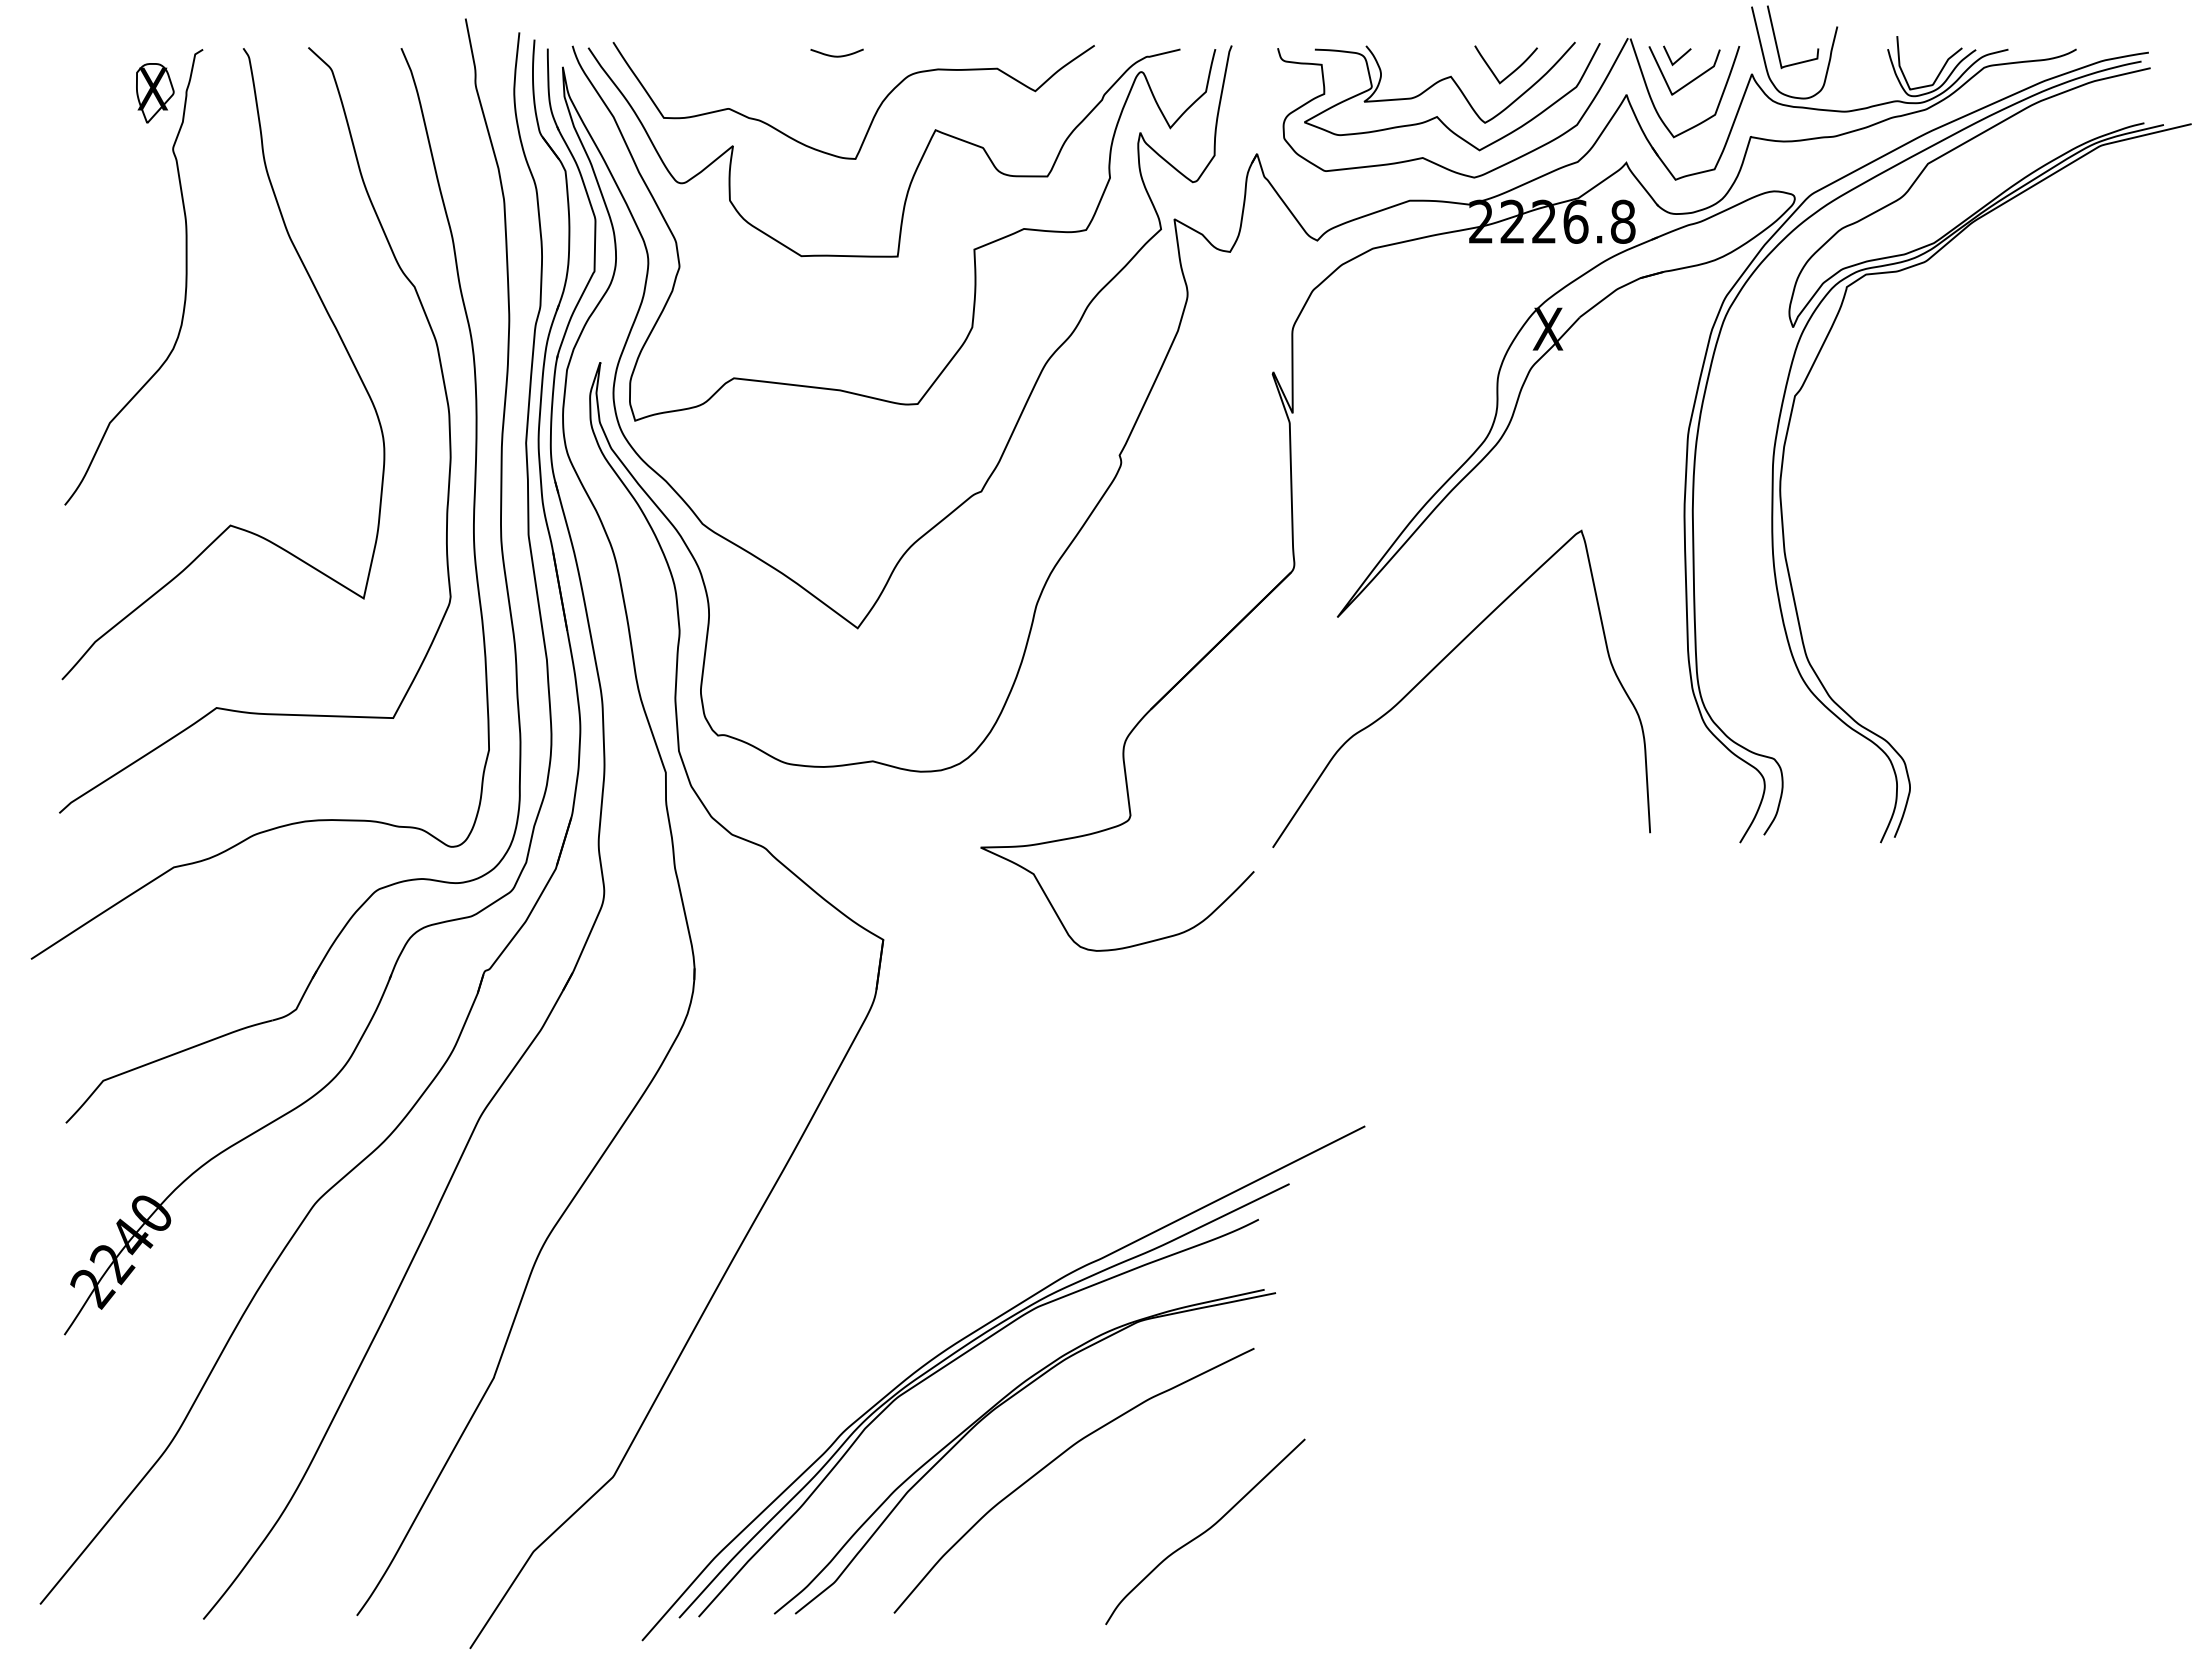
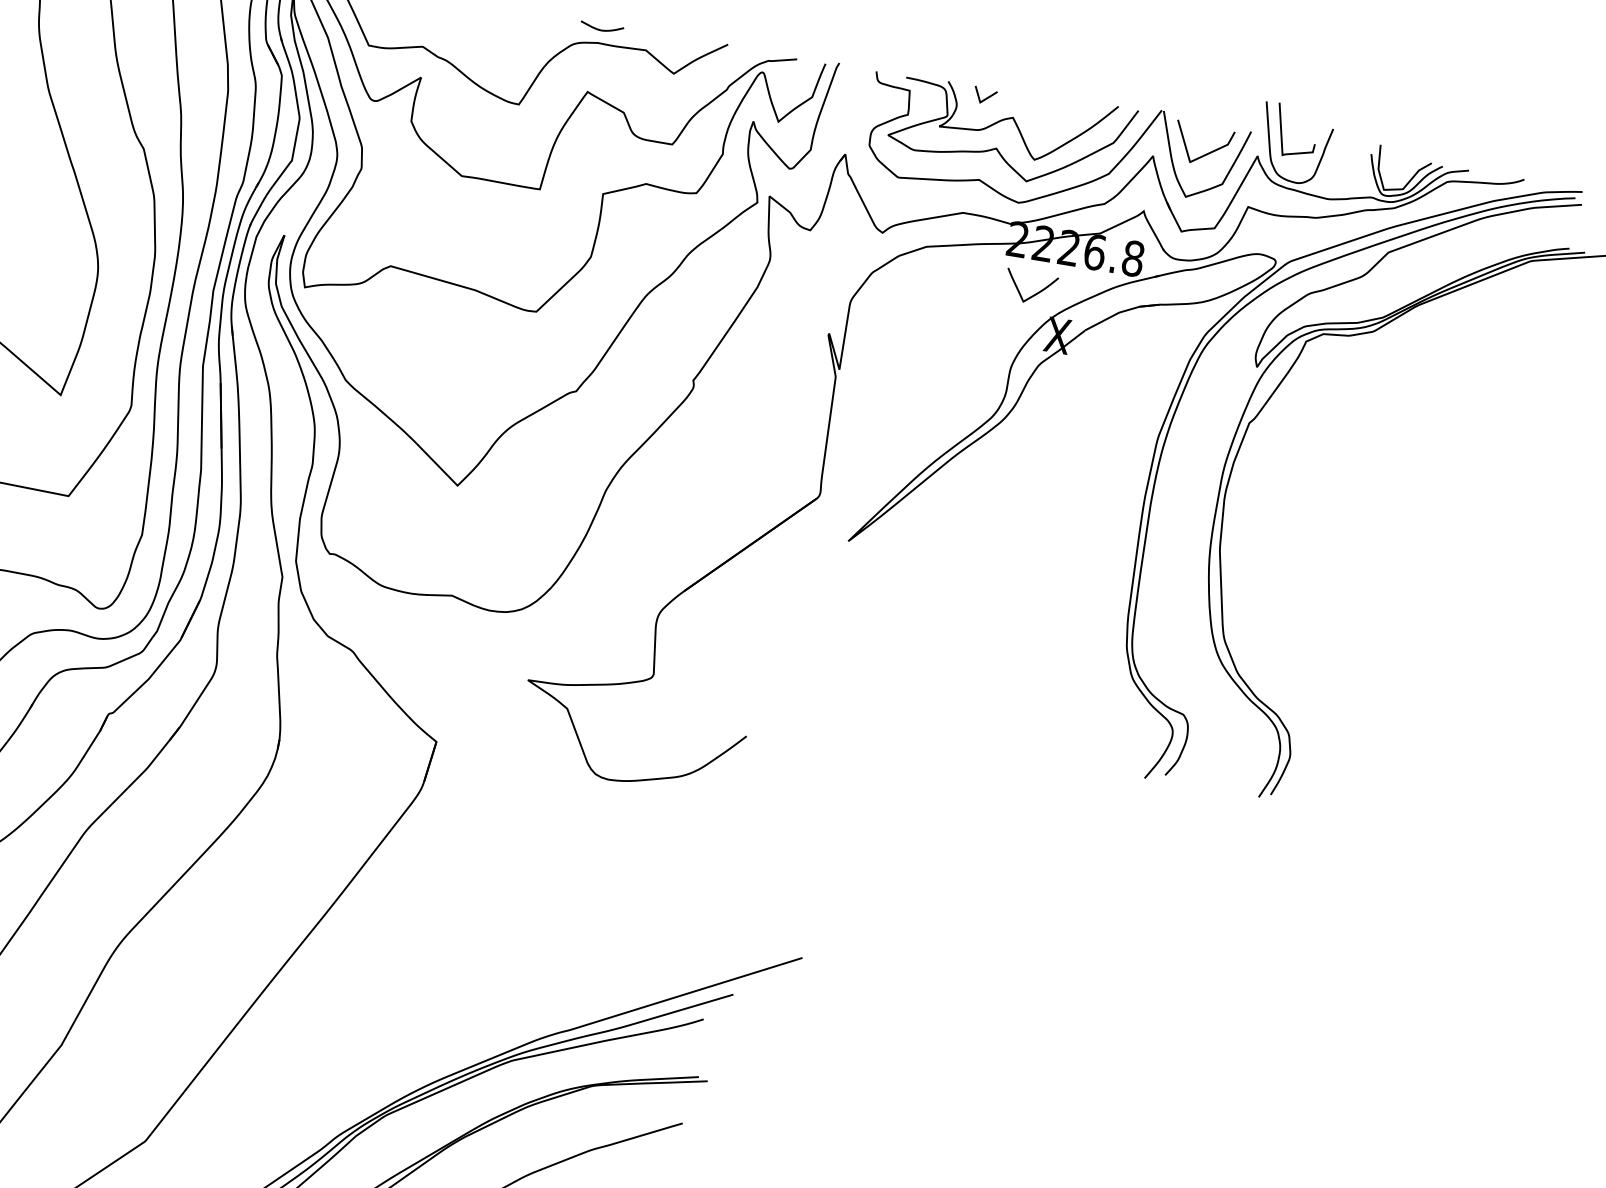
curve: (836, 55) -> (601, 29), moved
line: (1679, 57) -> (986, 97), moved
curve: (1512, 71) -> (1035, 293), moved
curve: (1438, 665) -> (923, 593), removed

